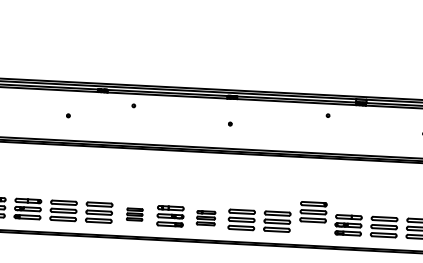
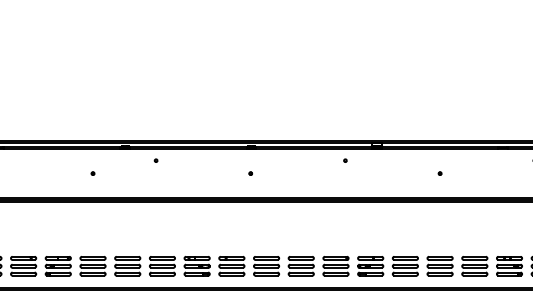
part: (312, 212) -> (335, 266), moved
part: (134, 214) -> (162, 266), size x1.67
part: (205, 218) -> (231, 266), size x1.43

